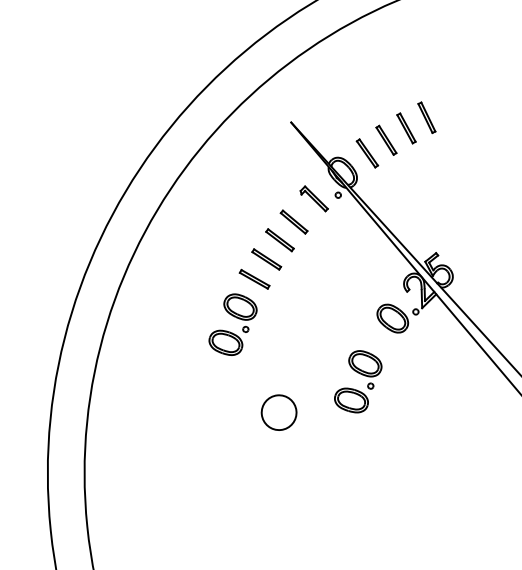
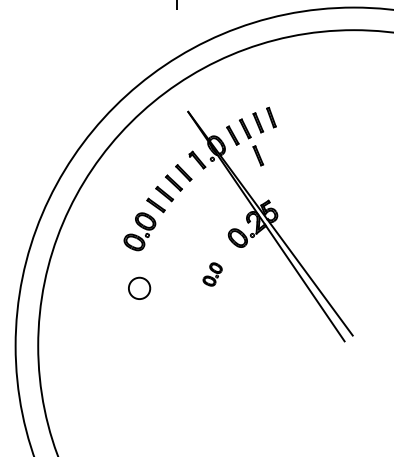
part: (412, 181) -> (258, 155), added
part: (357, 381) -> (212, 274), size x0.6
circle: (278, 411) -> (139, 287), moved

